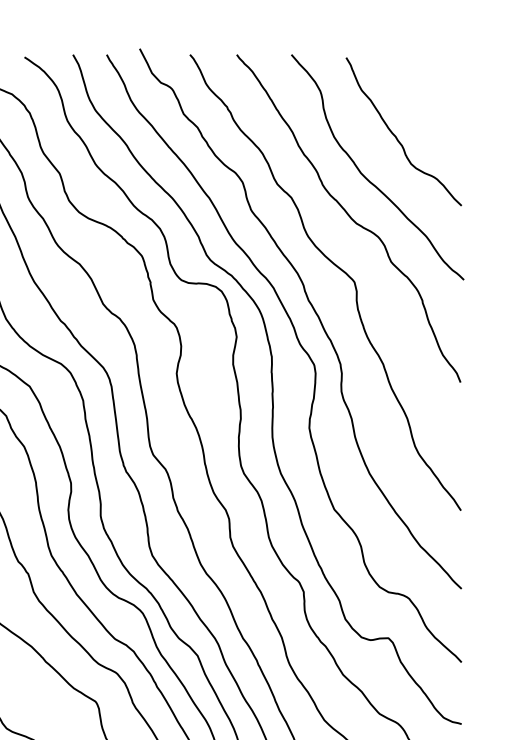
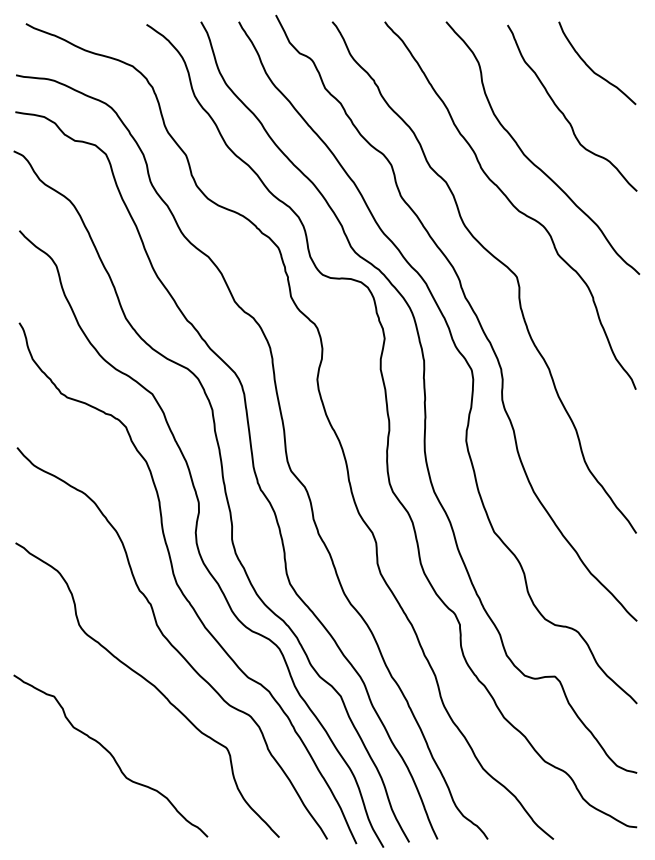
curve: (421, 96) -> (591, 68), added

